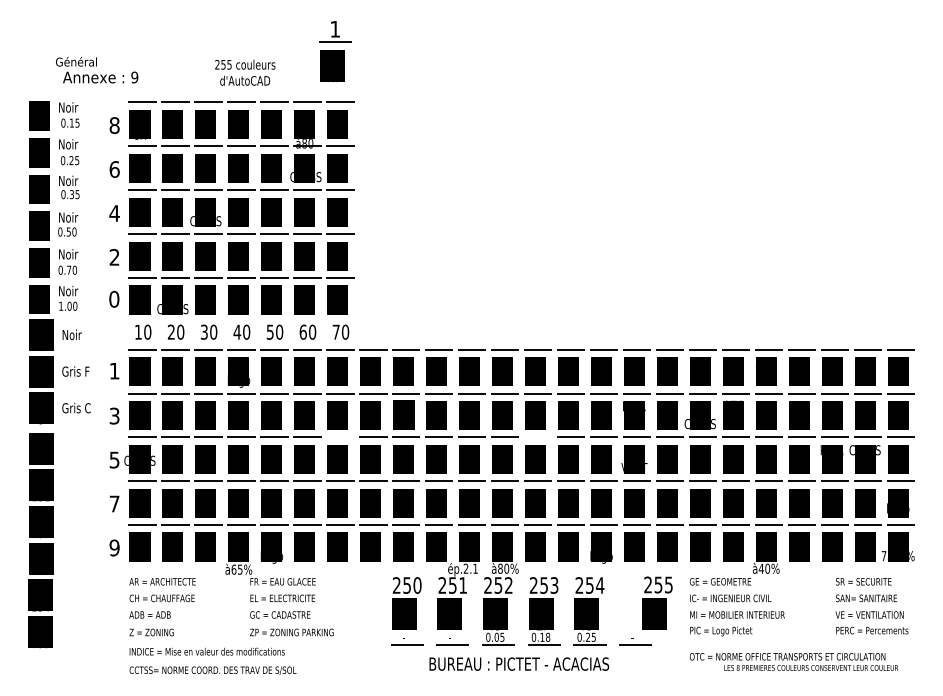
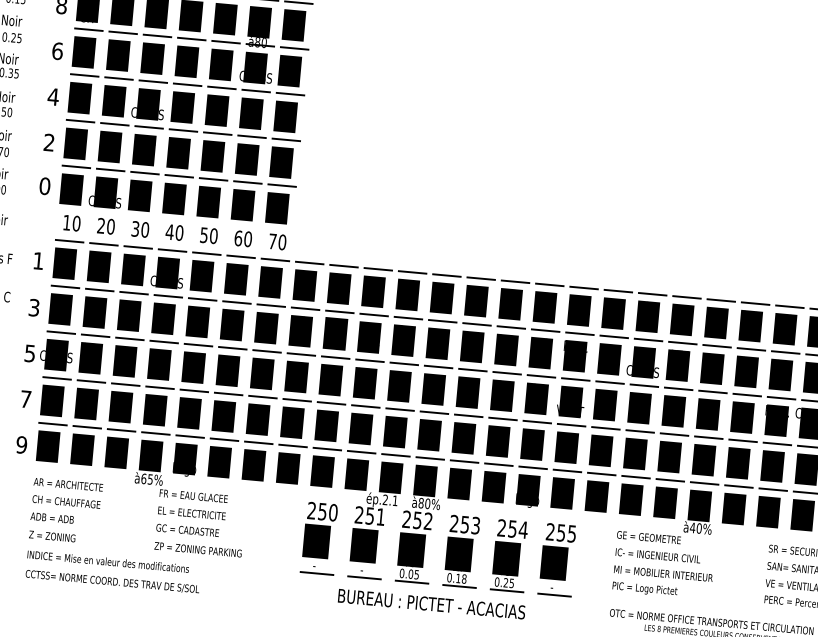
text: (238, 381) -> (166, 283), Logo -> CCTSS
line: (340, 437) -> (267, 351), added
line: (537, 437) -> (472, 370), added
text: (657, 602) -> (558, 551), moved

